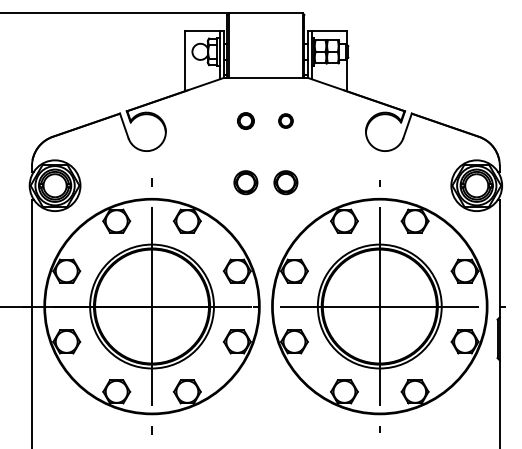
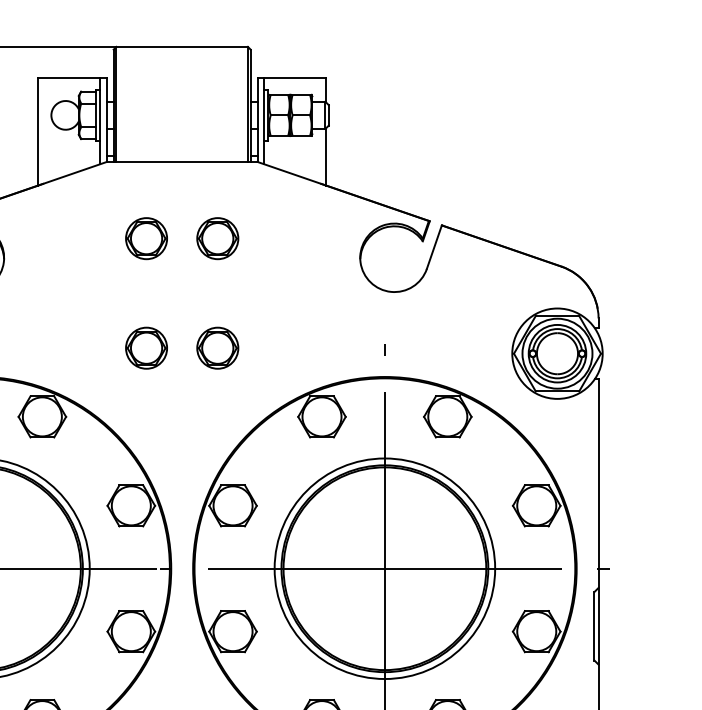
part: (245, 120) -> (145, 237), size x1.43
part: (285, 120) -> (217, 237), size x1.67

